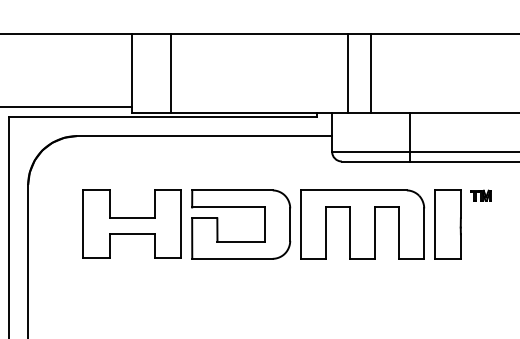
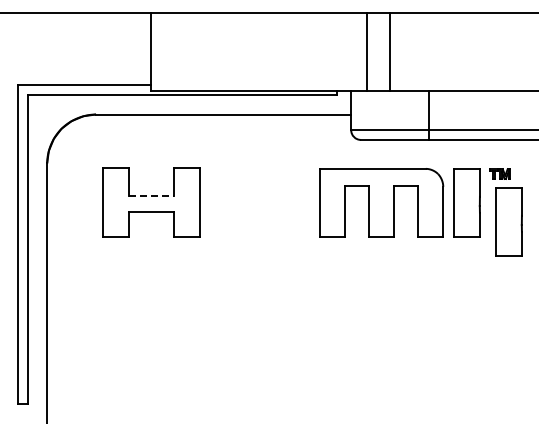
line: (170, 73) -> (189, 51), removed
line: (132, 218) -> (151, 196), solid -> dashed
part: (241, 241) -> (260, 219), removed
part: (489, 243) -> (508, 221), added

